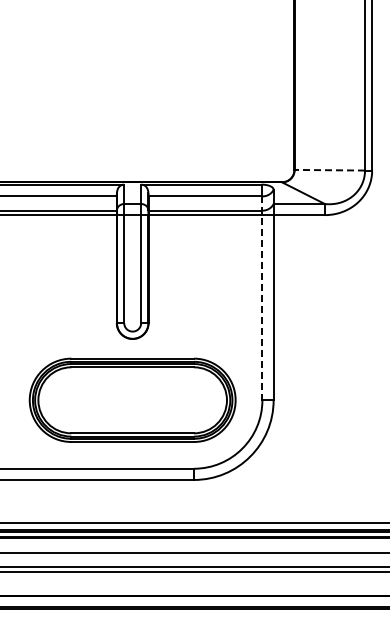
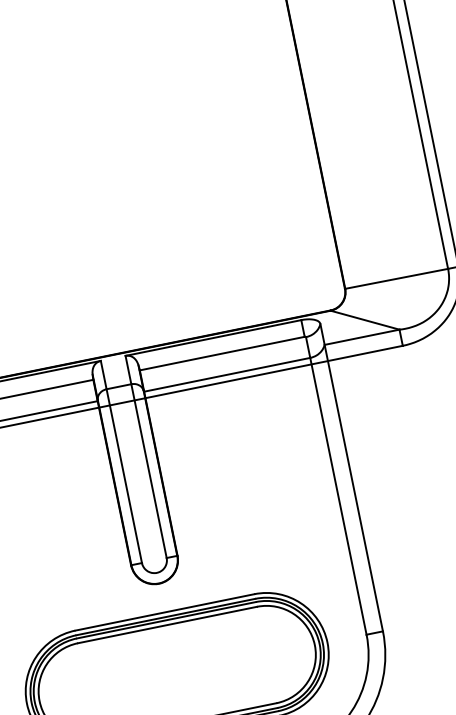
line: (329, 170) -> (396, 279), dashed -> solid
line: (262, 298) -> (336, 486), dashed -> solid

